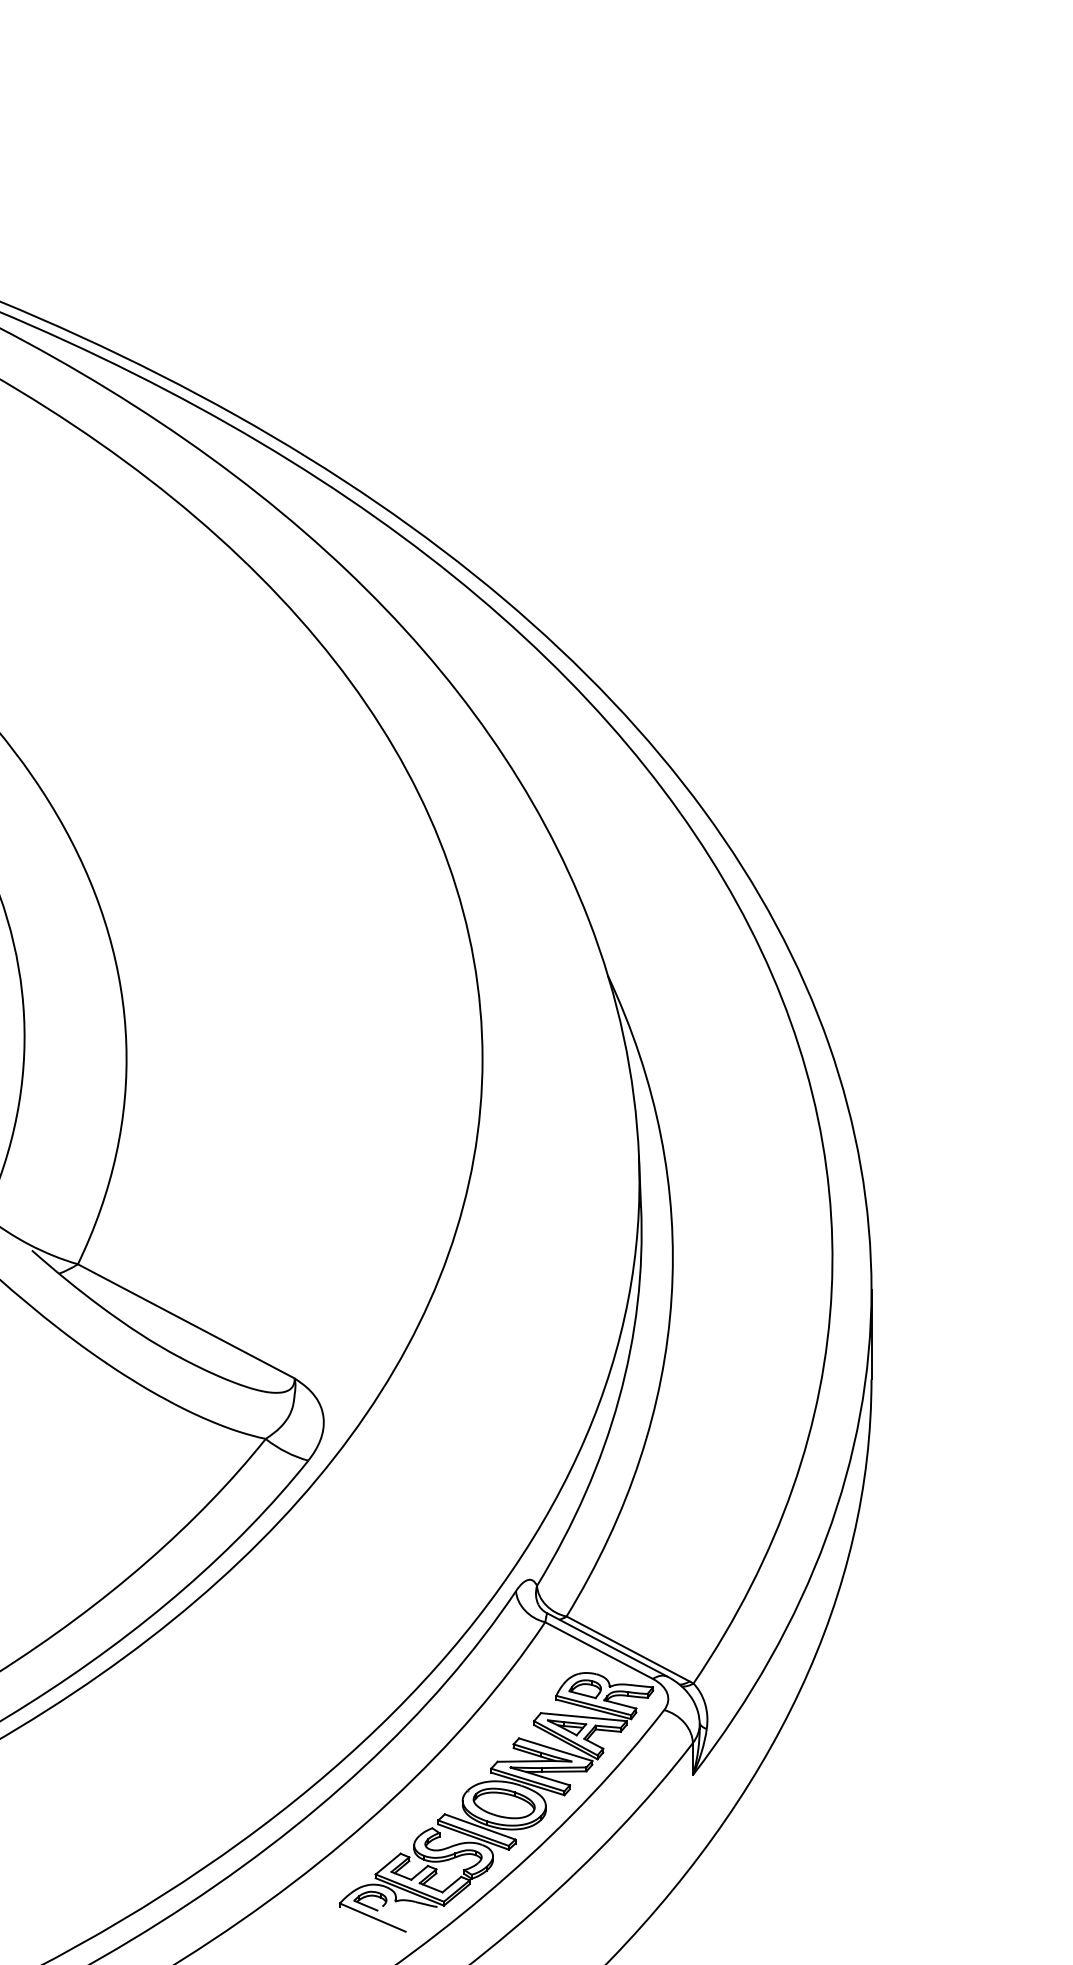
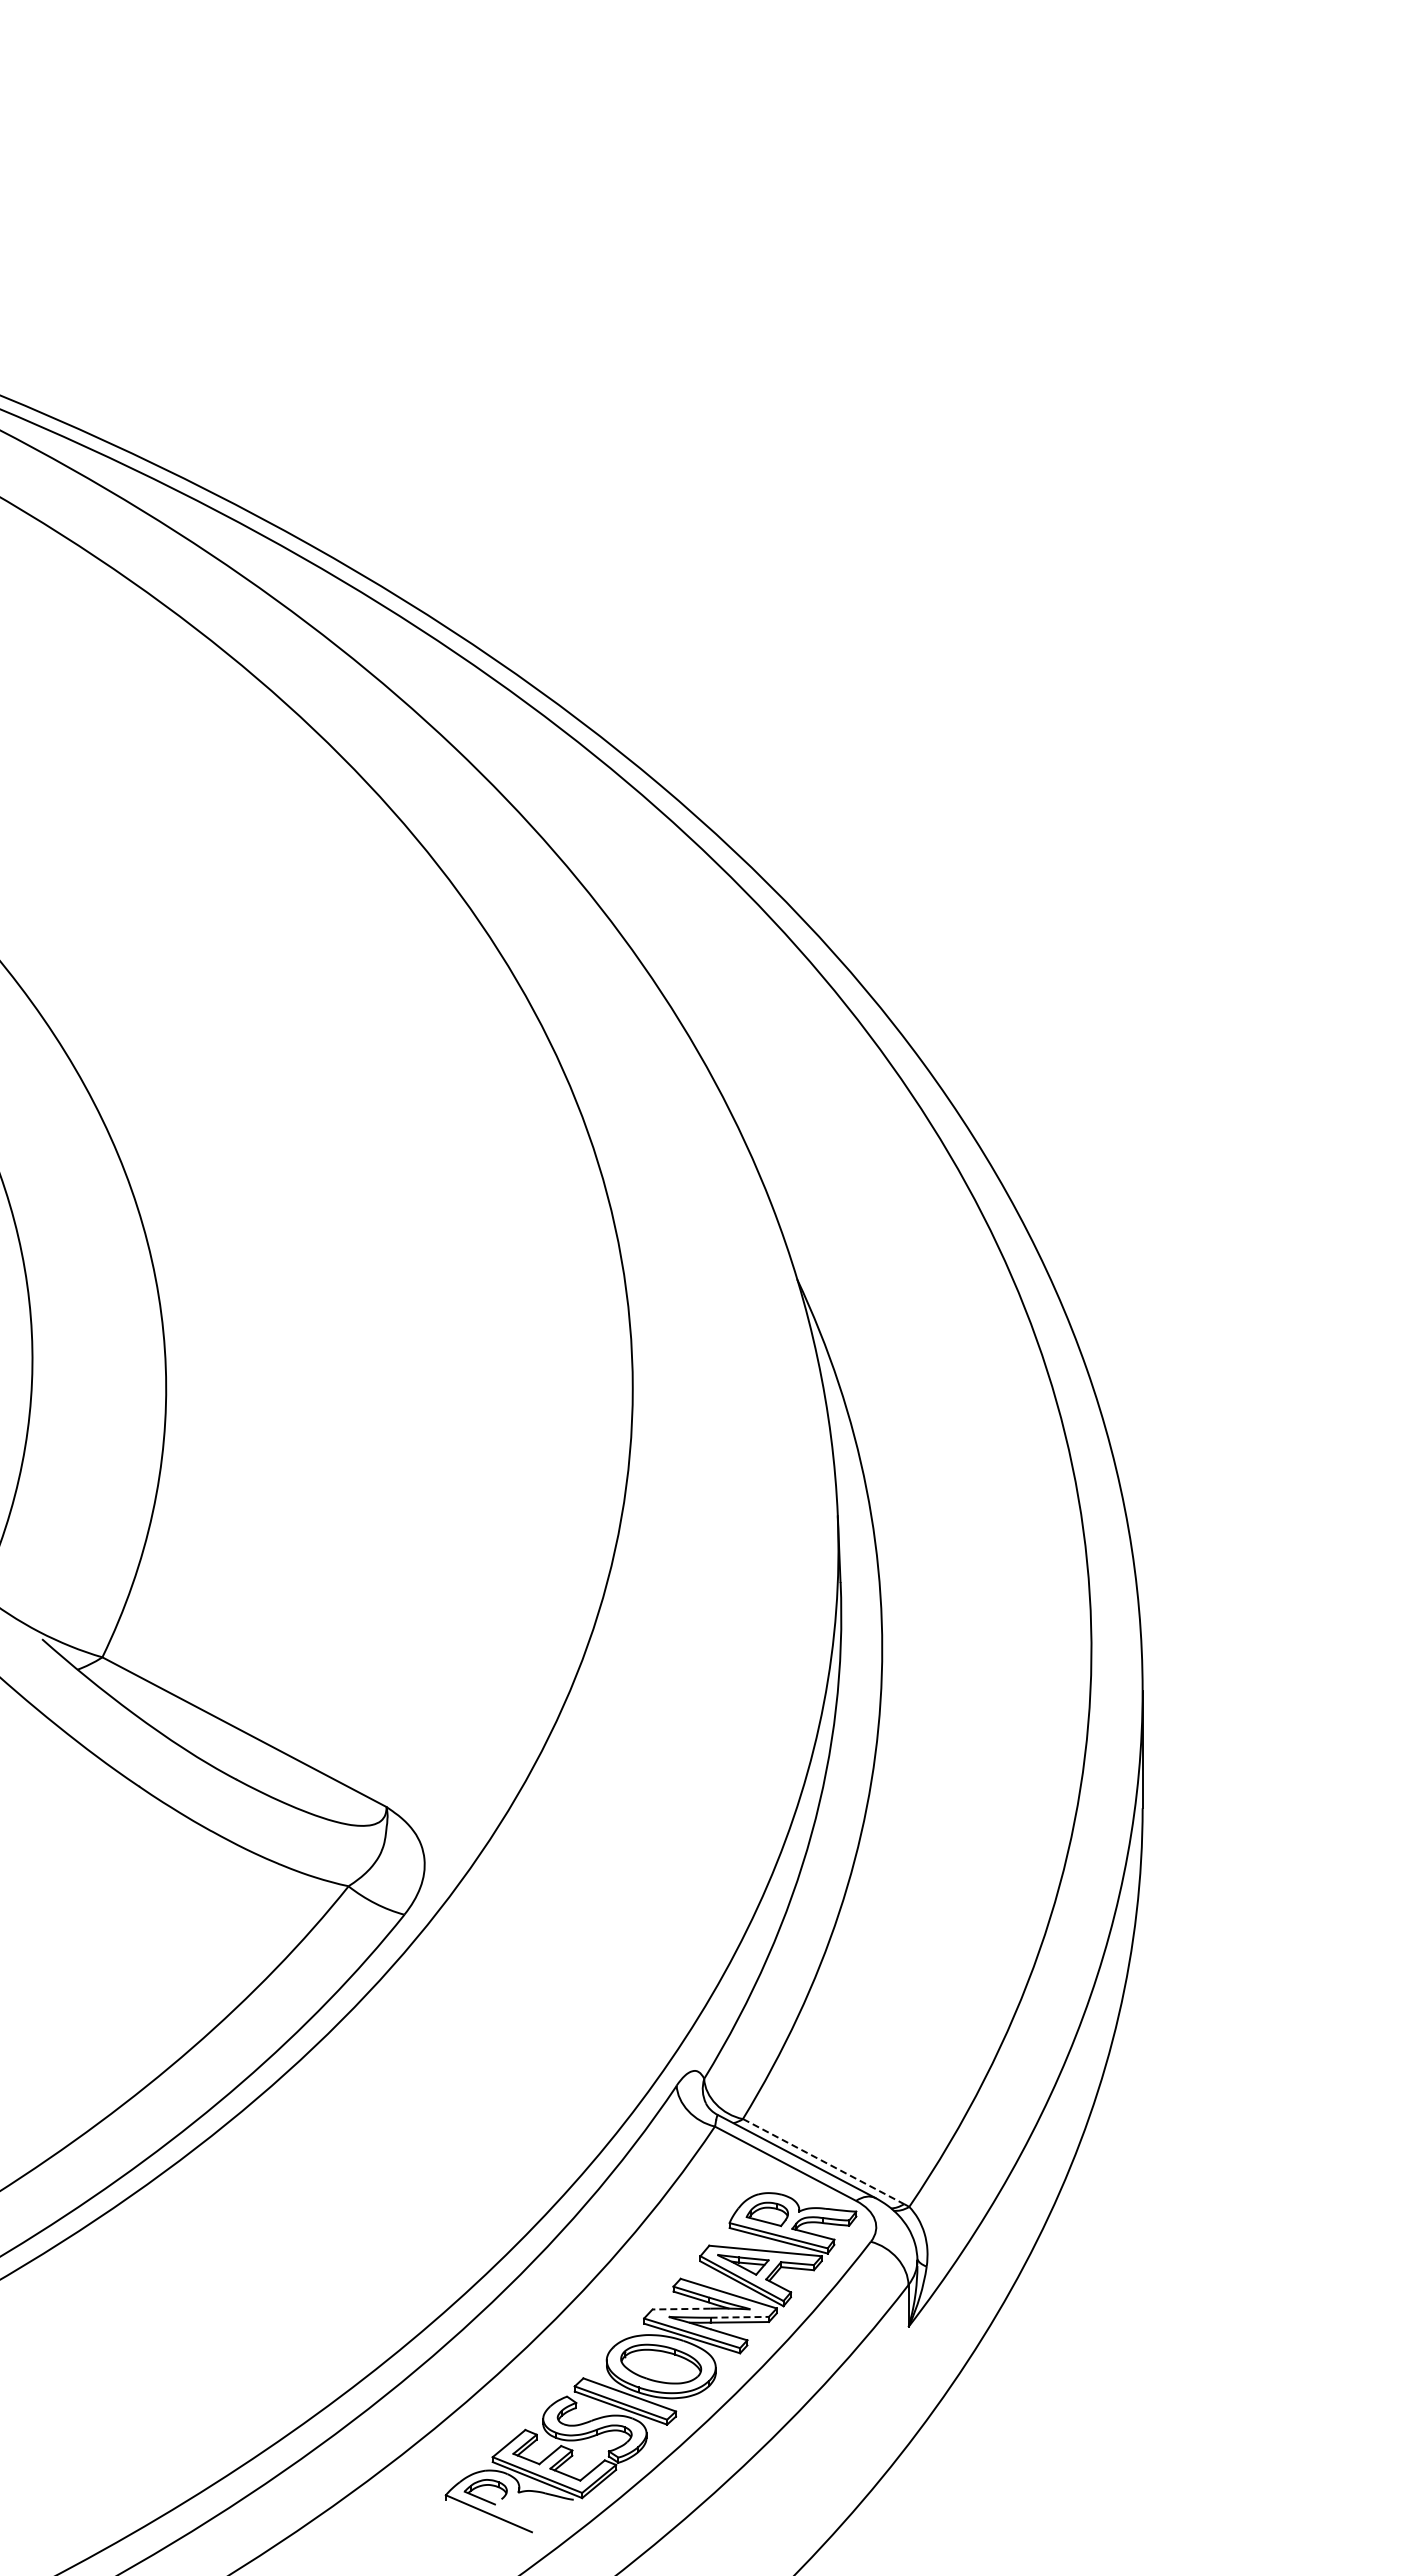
line: (628, 1648) -> (824, 2161), solid -> dashed
line: (519, 1761) -> (681, 2309), solid -> dashed
line: (564, 1767) -> (740, 2317), solid -> dashed

